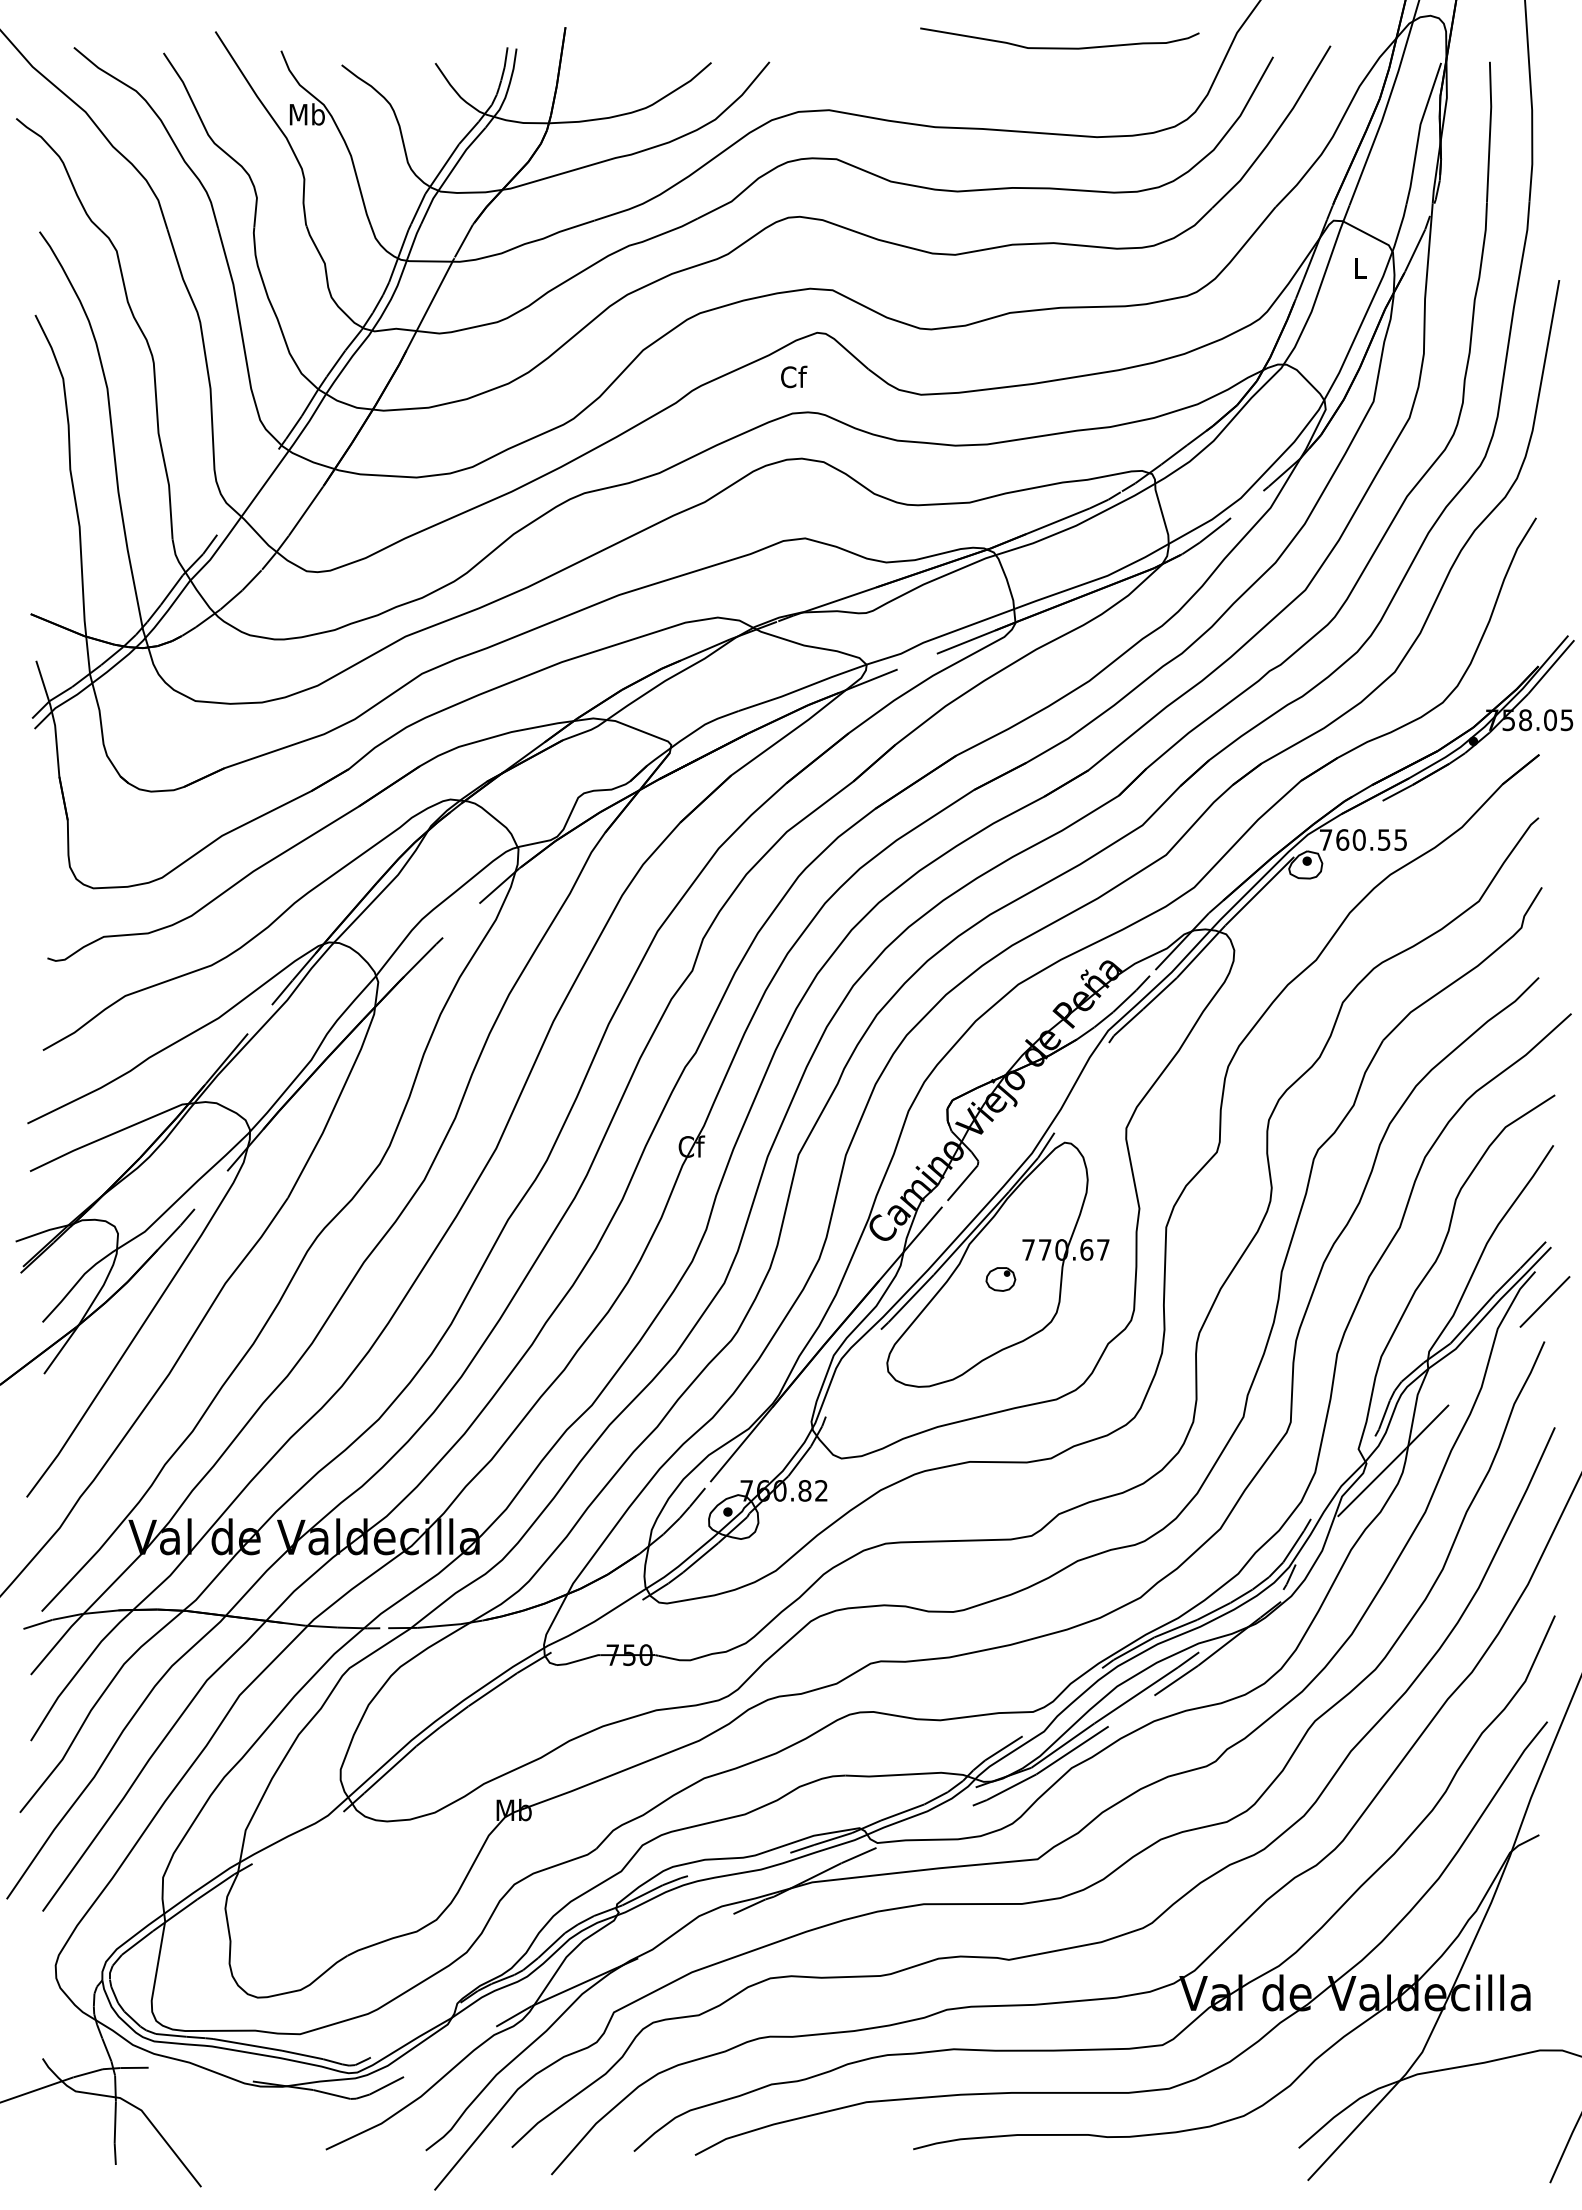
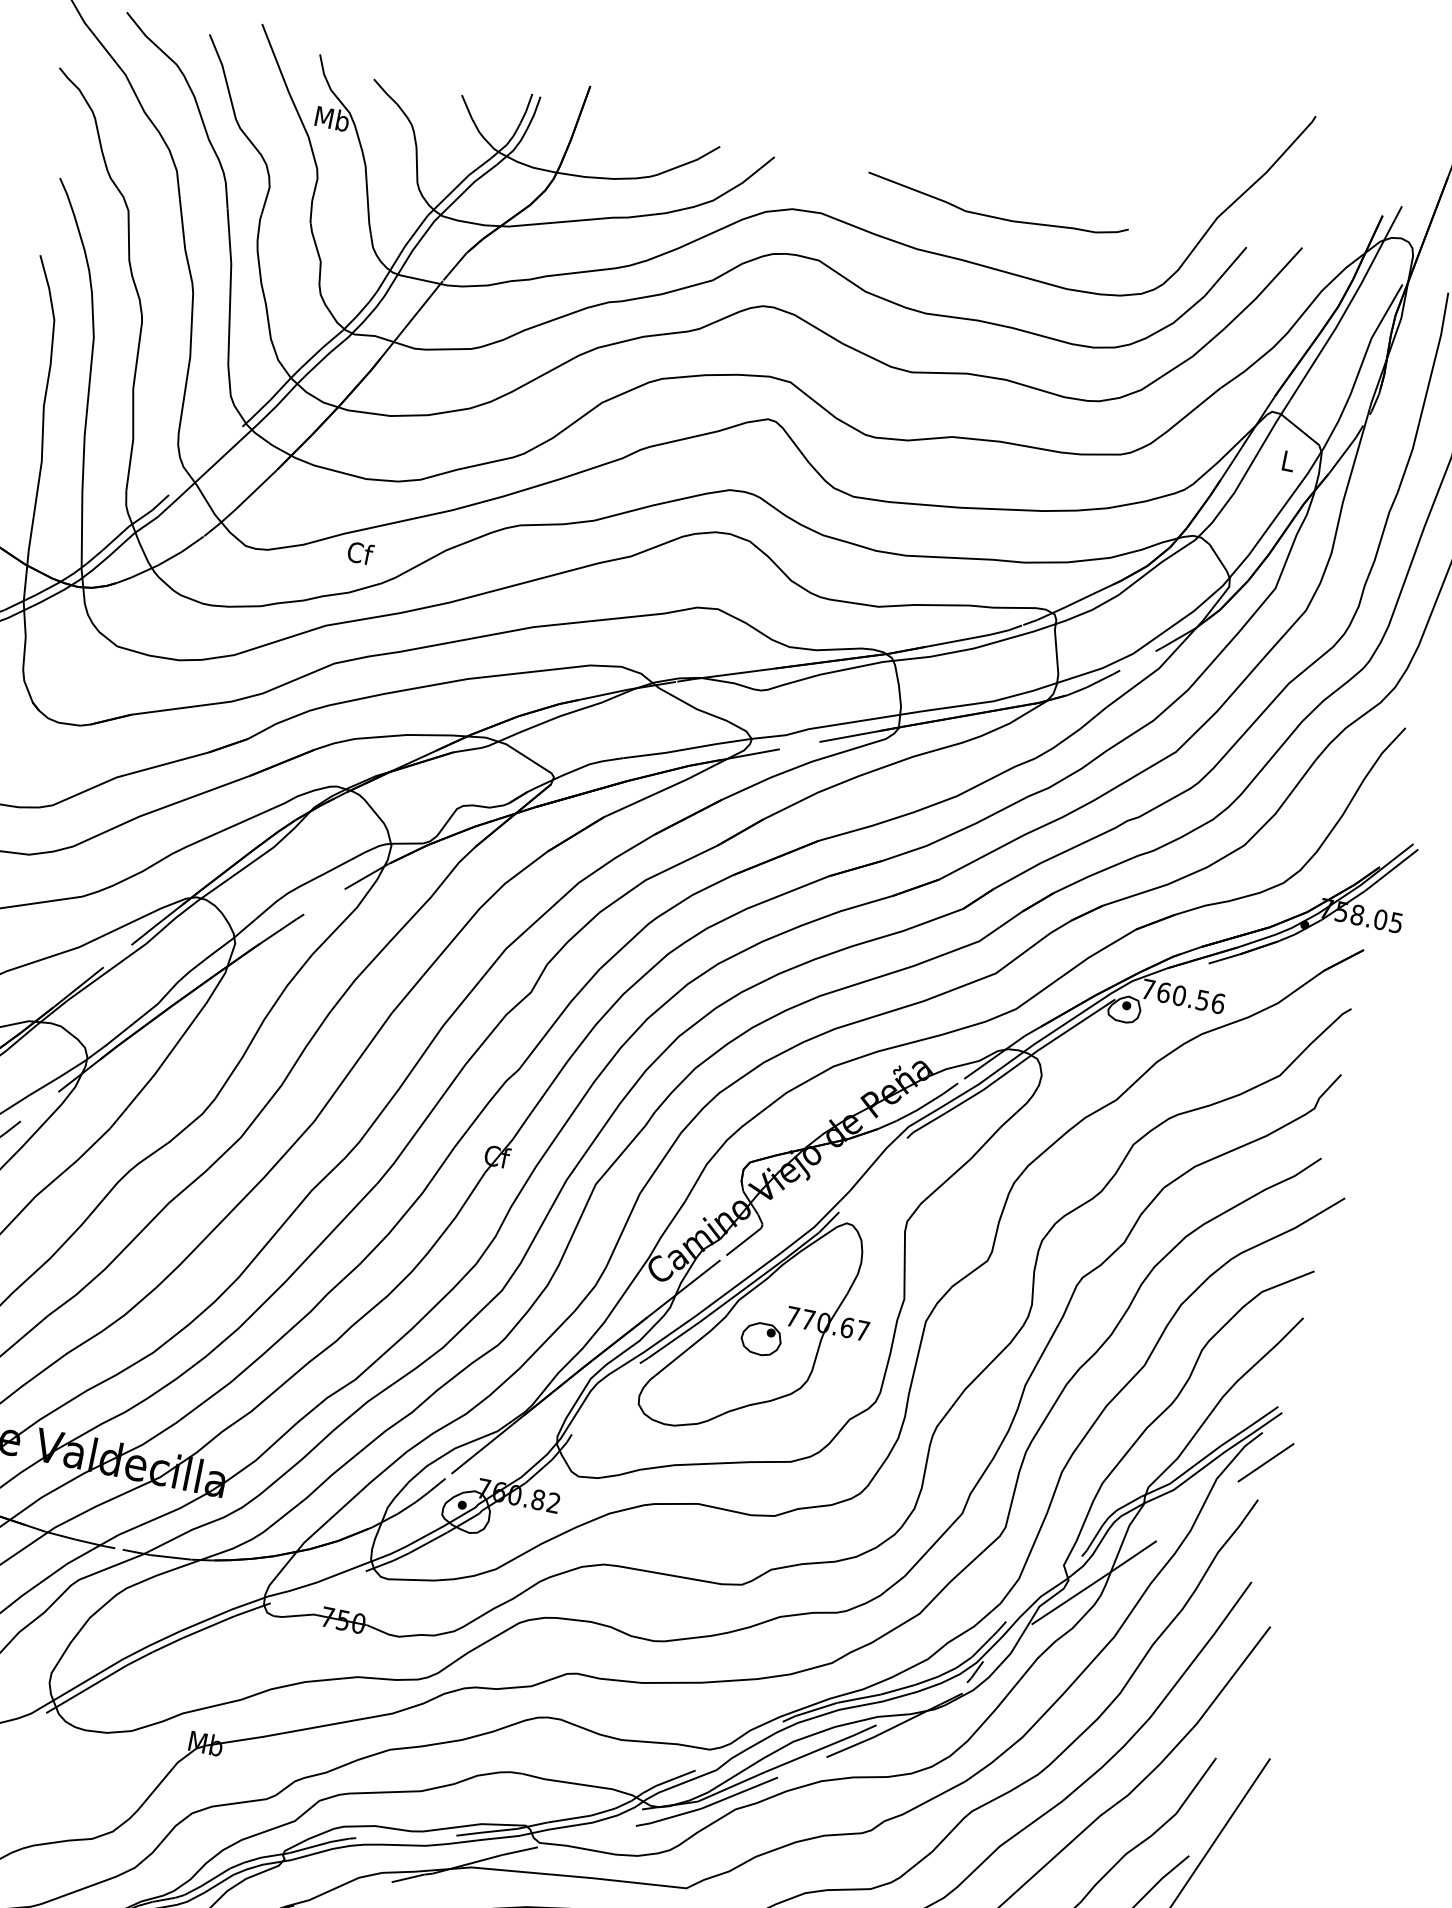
curve: (1059, 47) -> (995, 216), moved
text: (794, 376) -> (360, 552), moved
text: (1400, 839) -> (1218, 1003), 760.55 -> 760.56
part: (1000, 1279) -> (761, 1339), size x1.43

